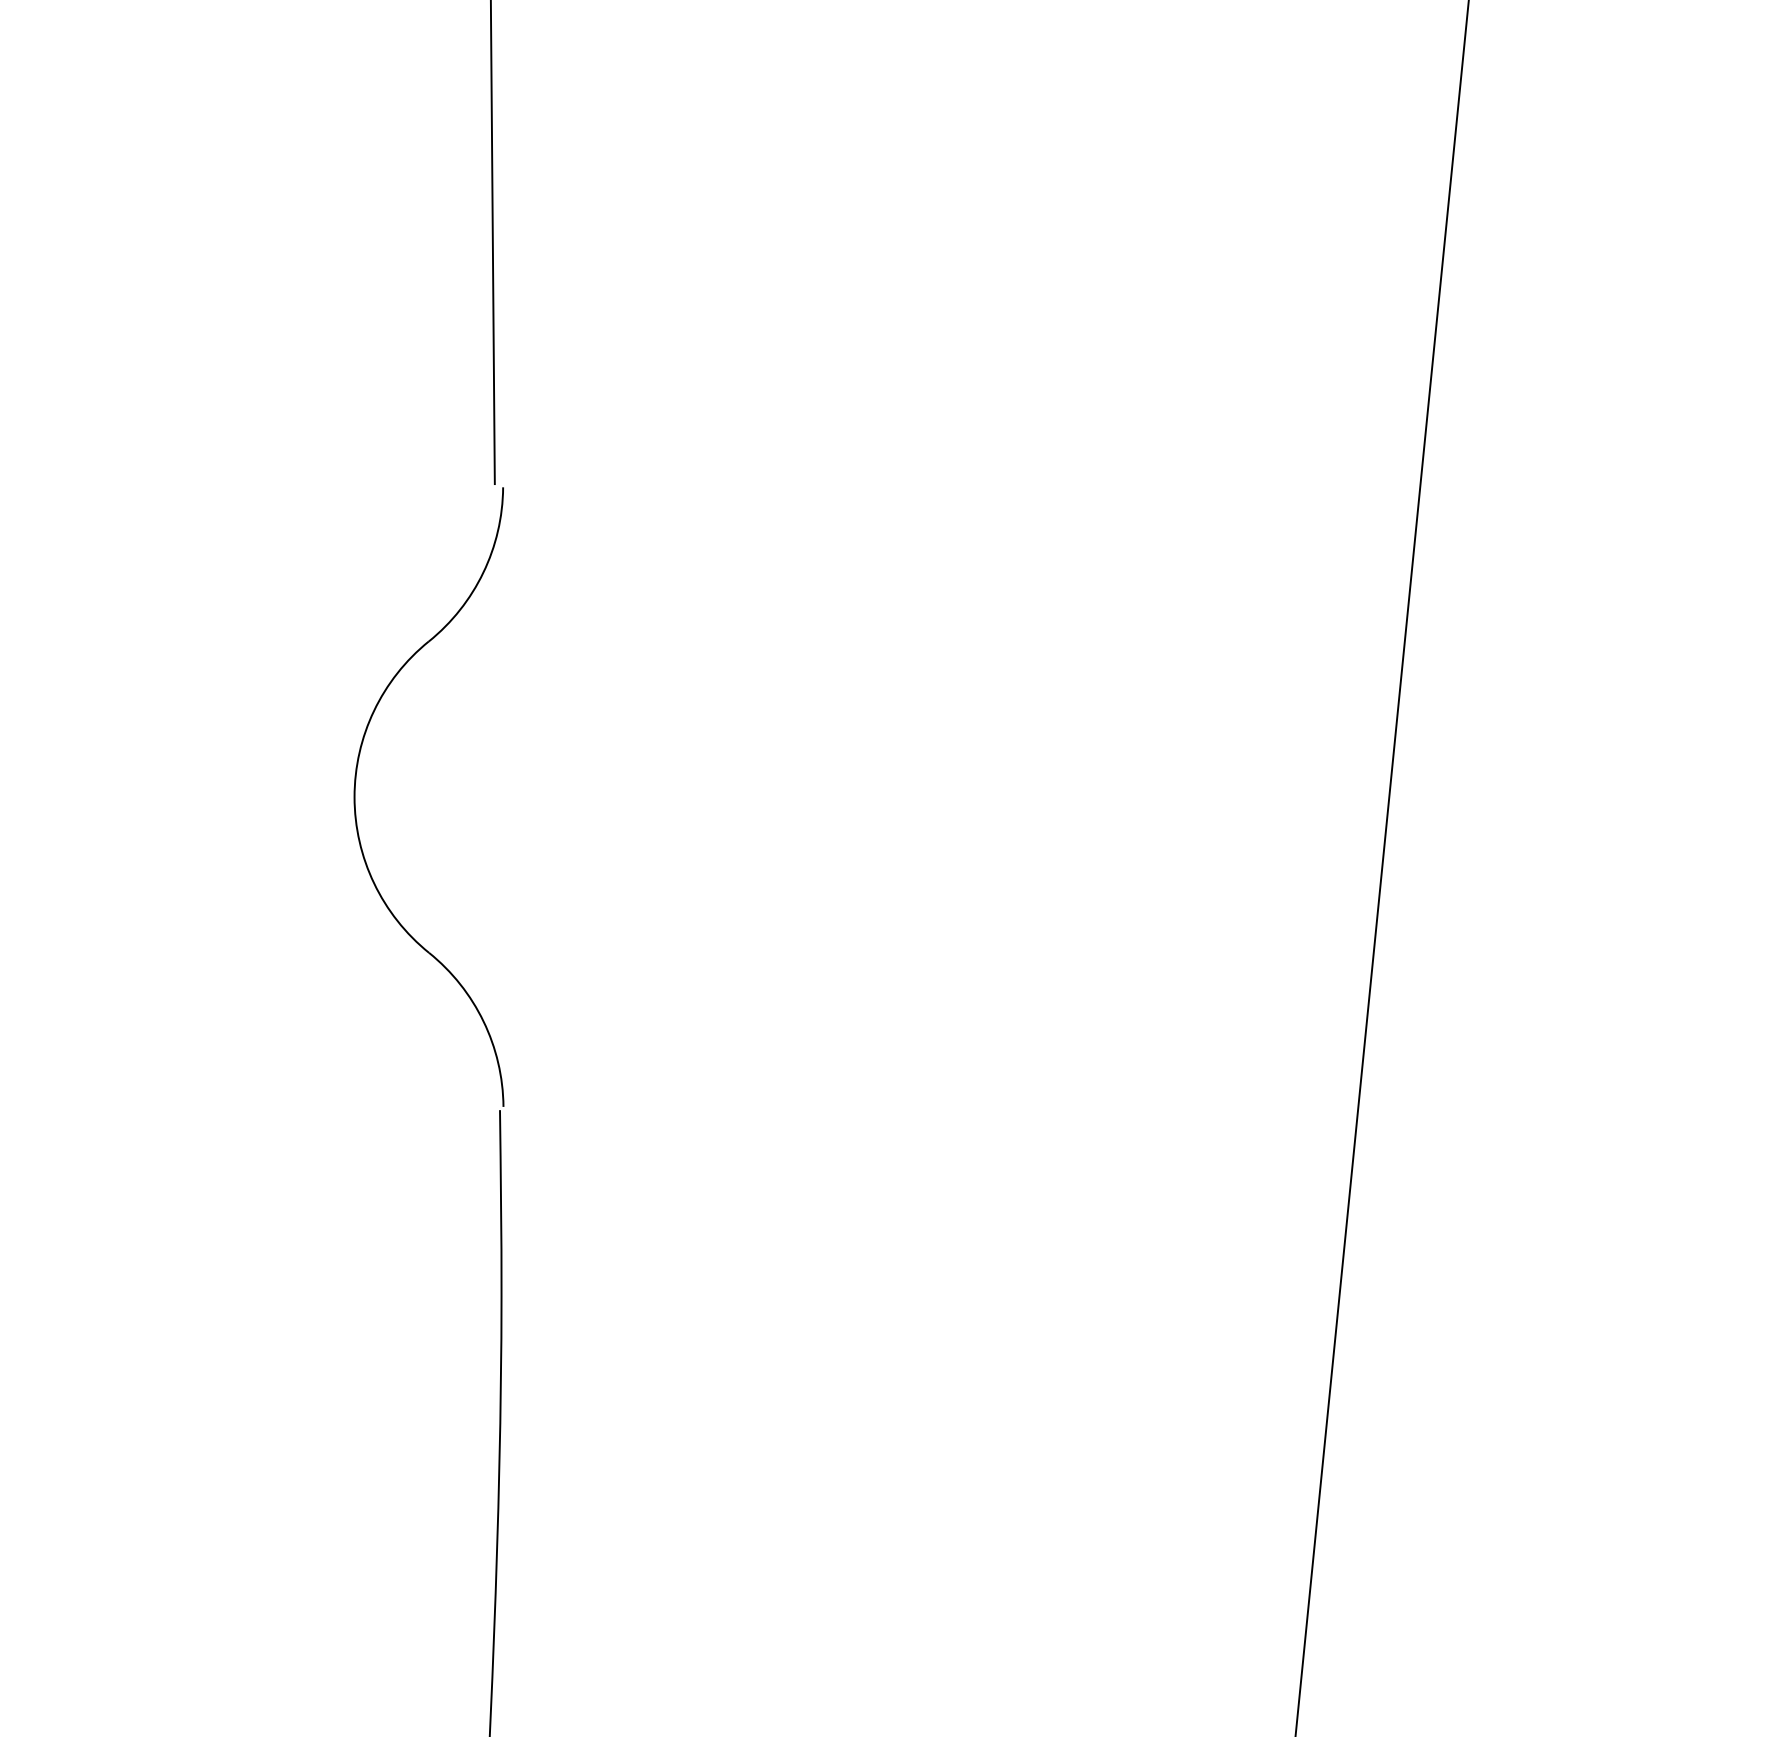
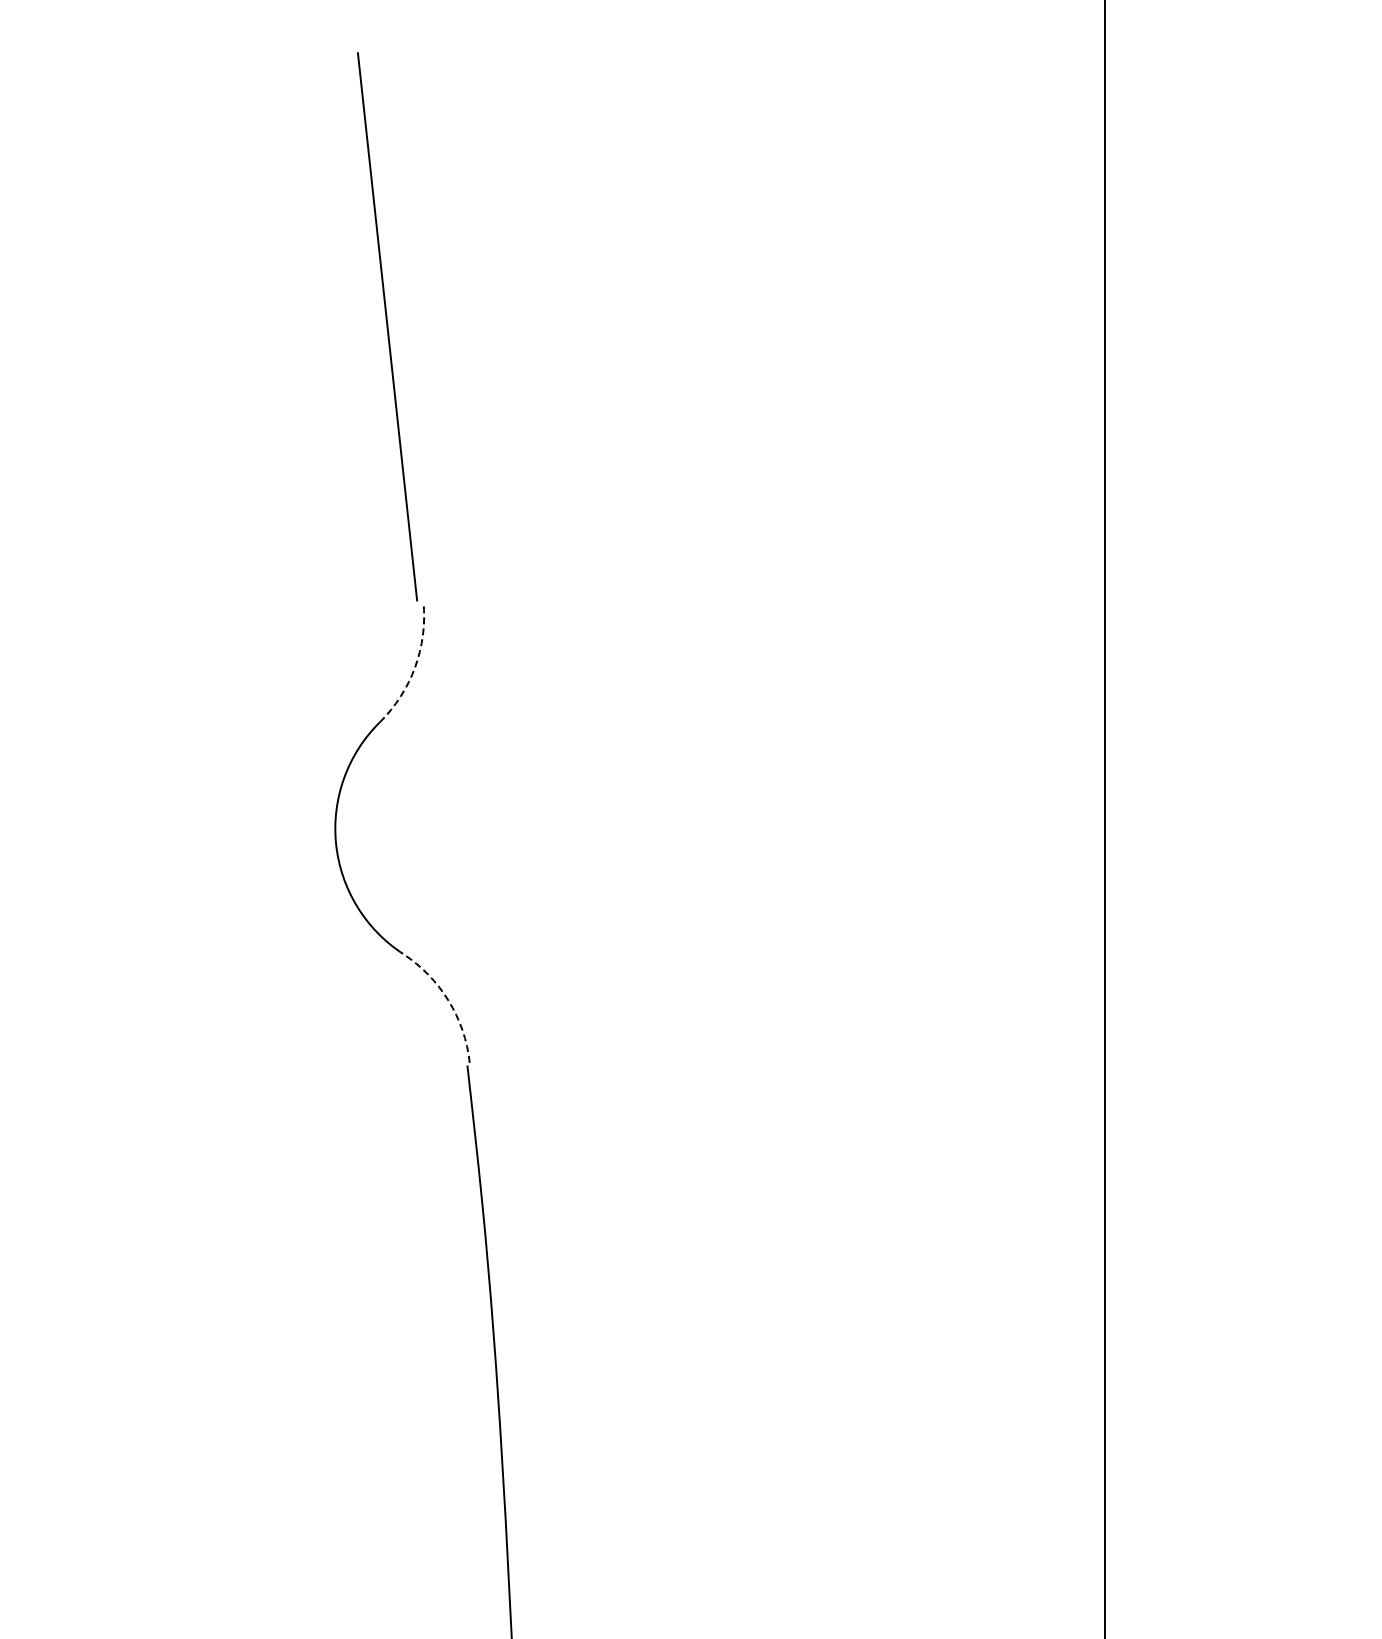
arc: (483, 573) -> (415, 667), solid -> dashed
arc: (483, 1021) -> (448, 1000), solid -> dashed

